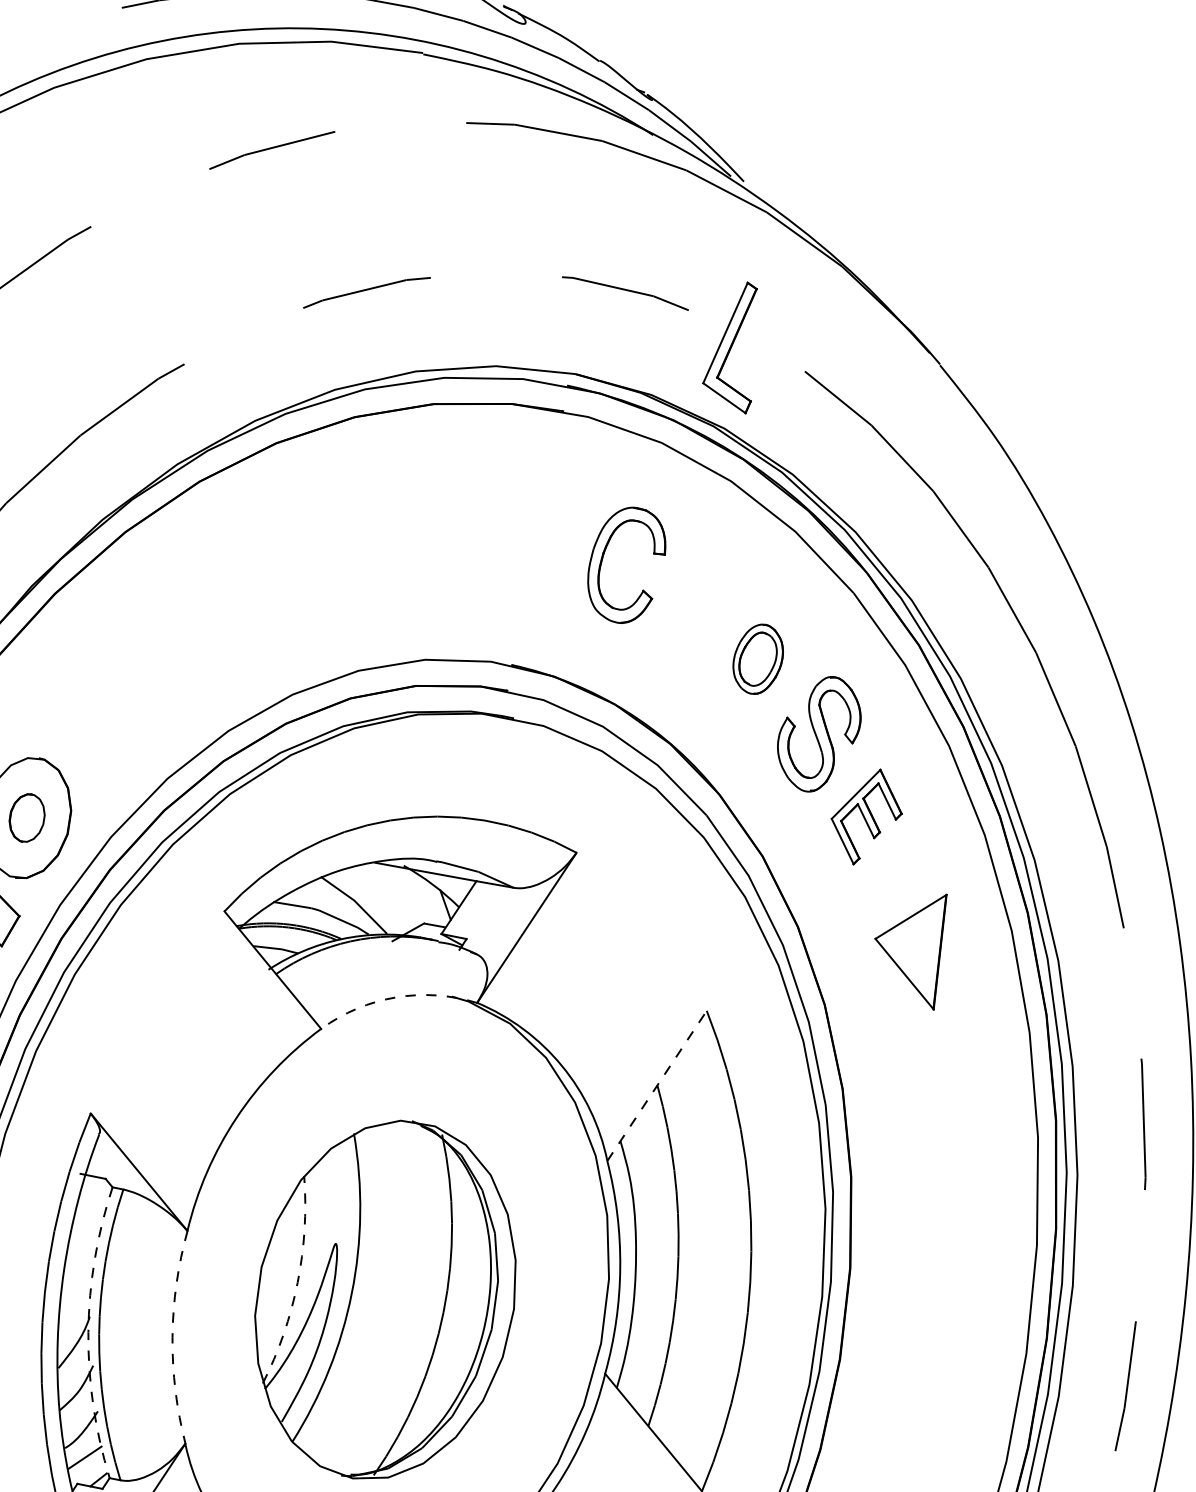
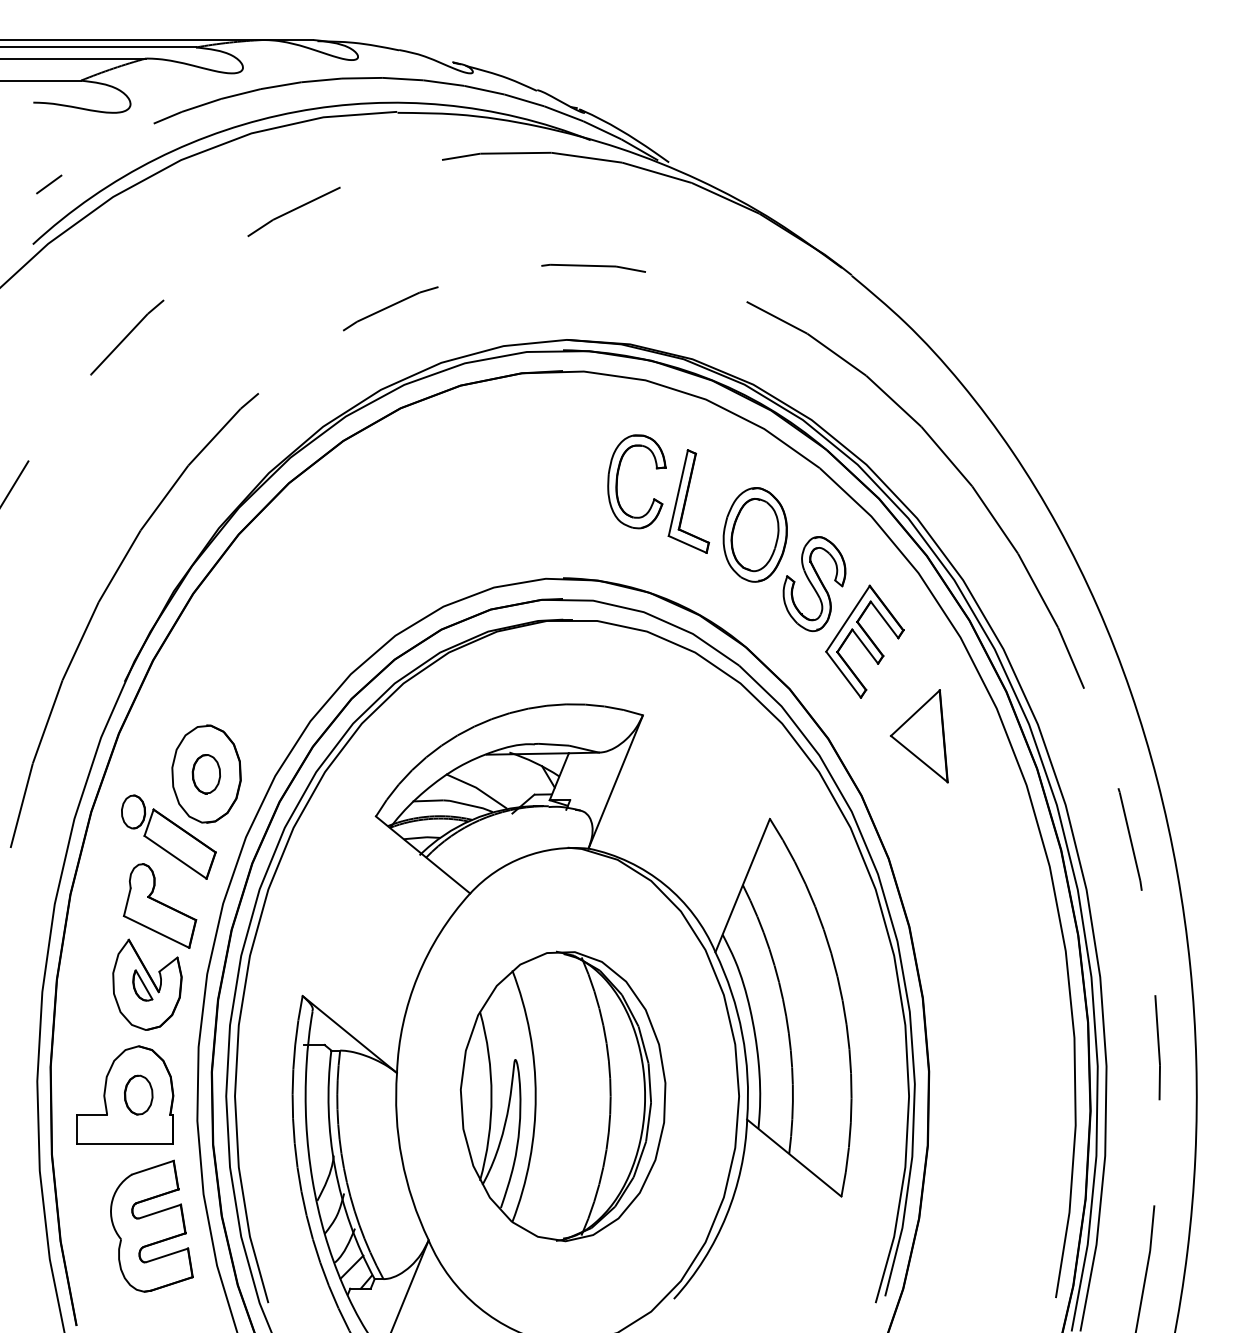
part: (735, 345) -> (688, 501), moved
part: (757, 658) -> (754, 534), size x1.67
part: (866, 816) -> (864, 641), size x1.43
arc: (396, 998) -> (524, 857), dashed -> solid
line: (656, 1085) -> (742, 885), dashed -> solid
arc: (297, 1282) -> (491, 1096), dashed -> solid
arc: (88, 1332) -> (335, 1168), dashed -> solid
arc: (172, 1336) -> (401, 1158), dashed -> solid

